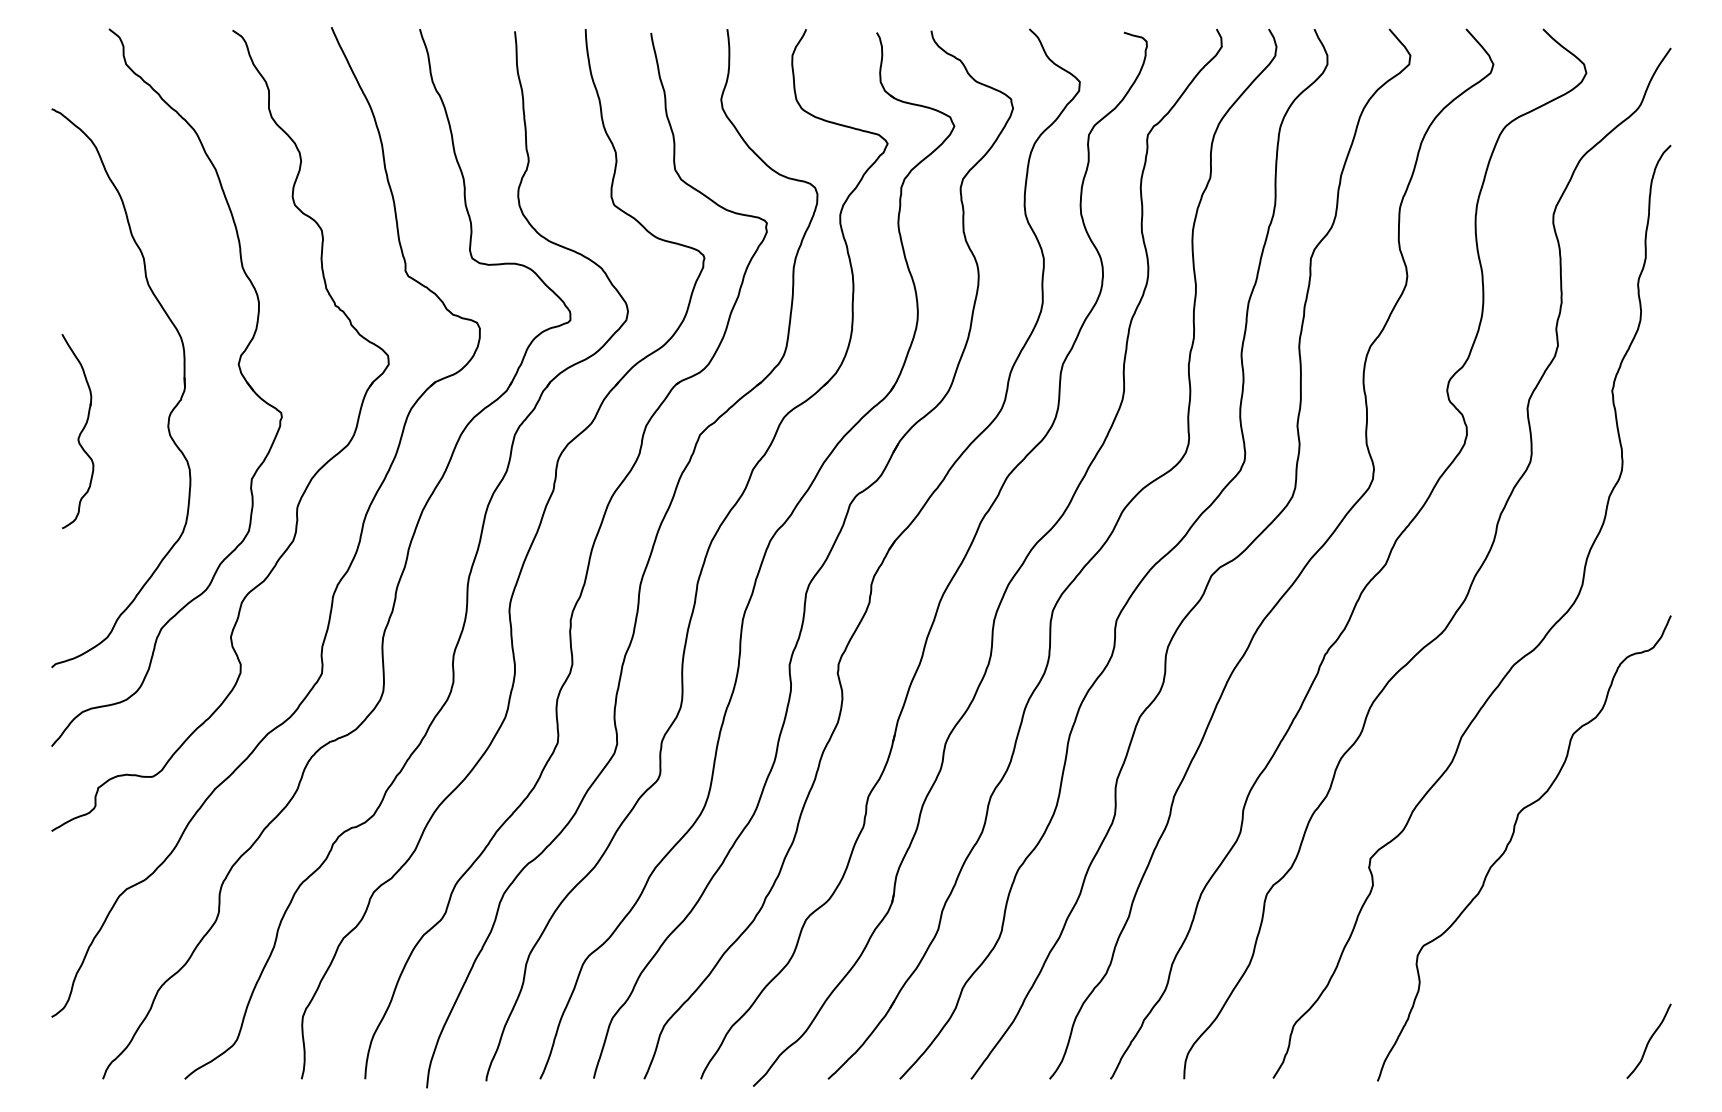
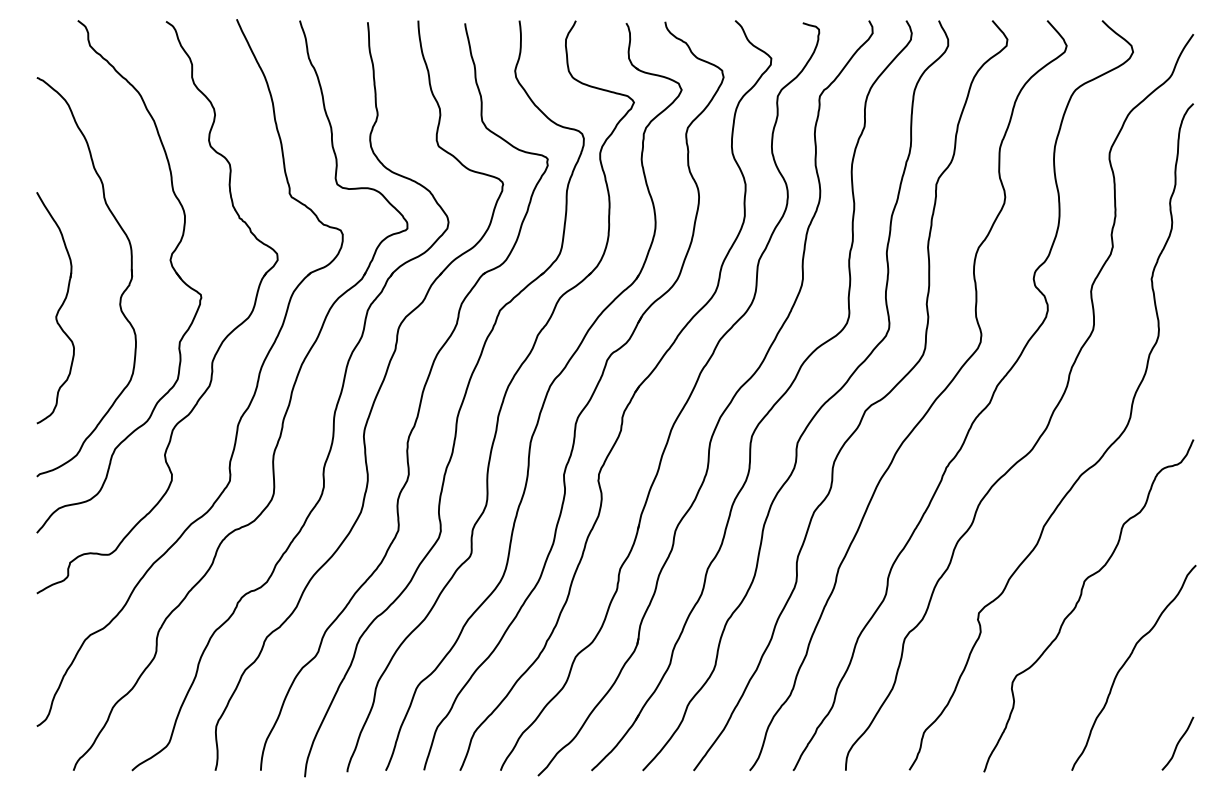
part: (77, 431) -> (55, 308), size x1.67
curve: (1575, 929) -> (1125, 663), added

